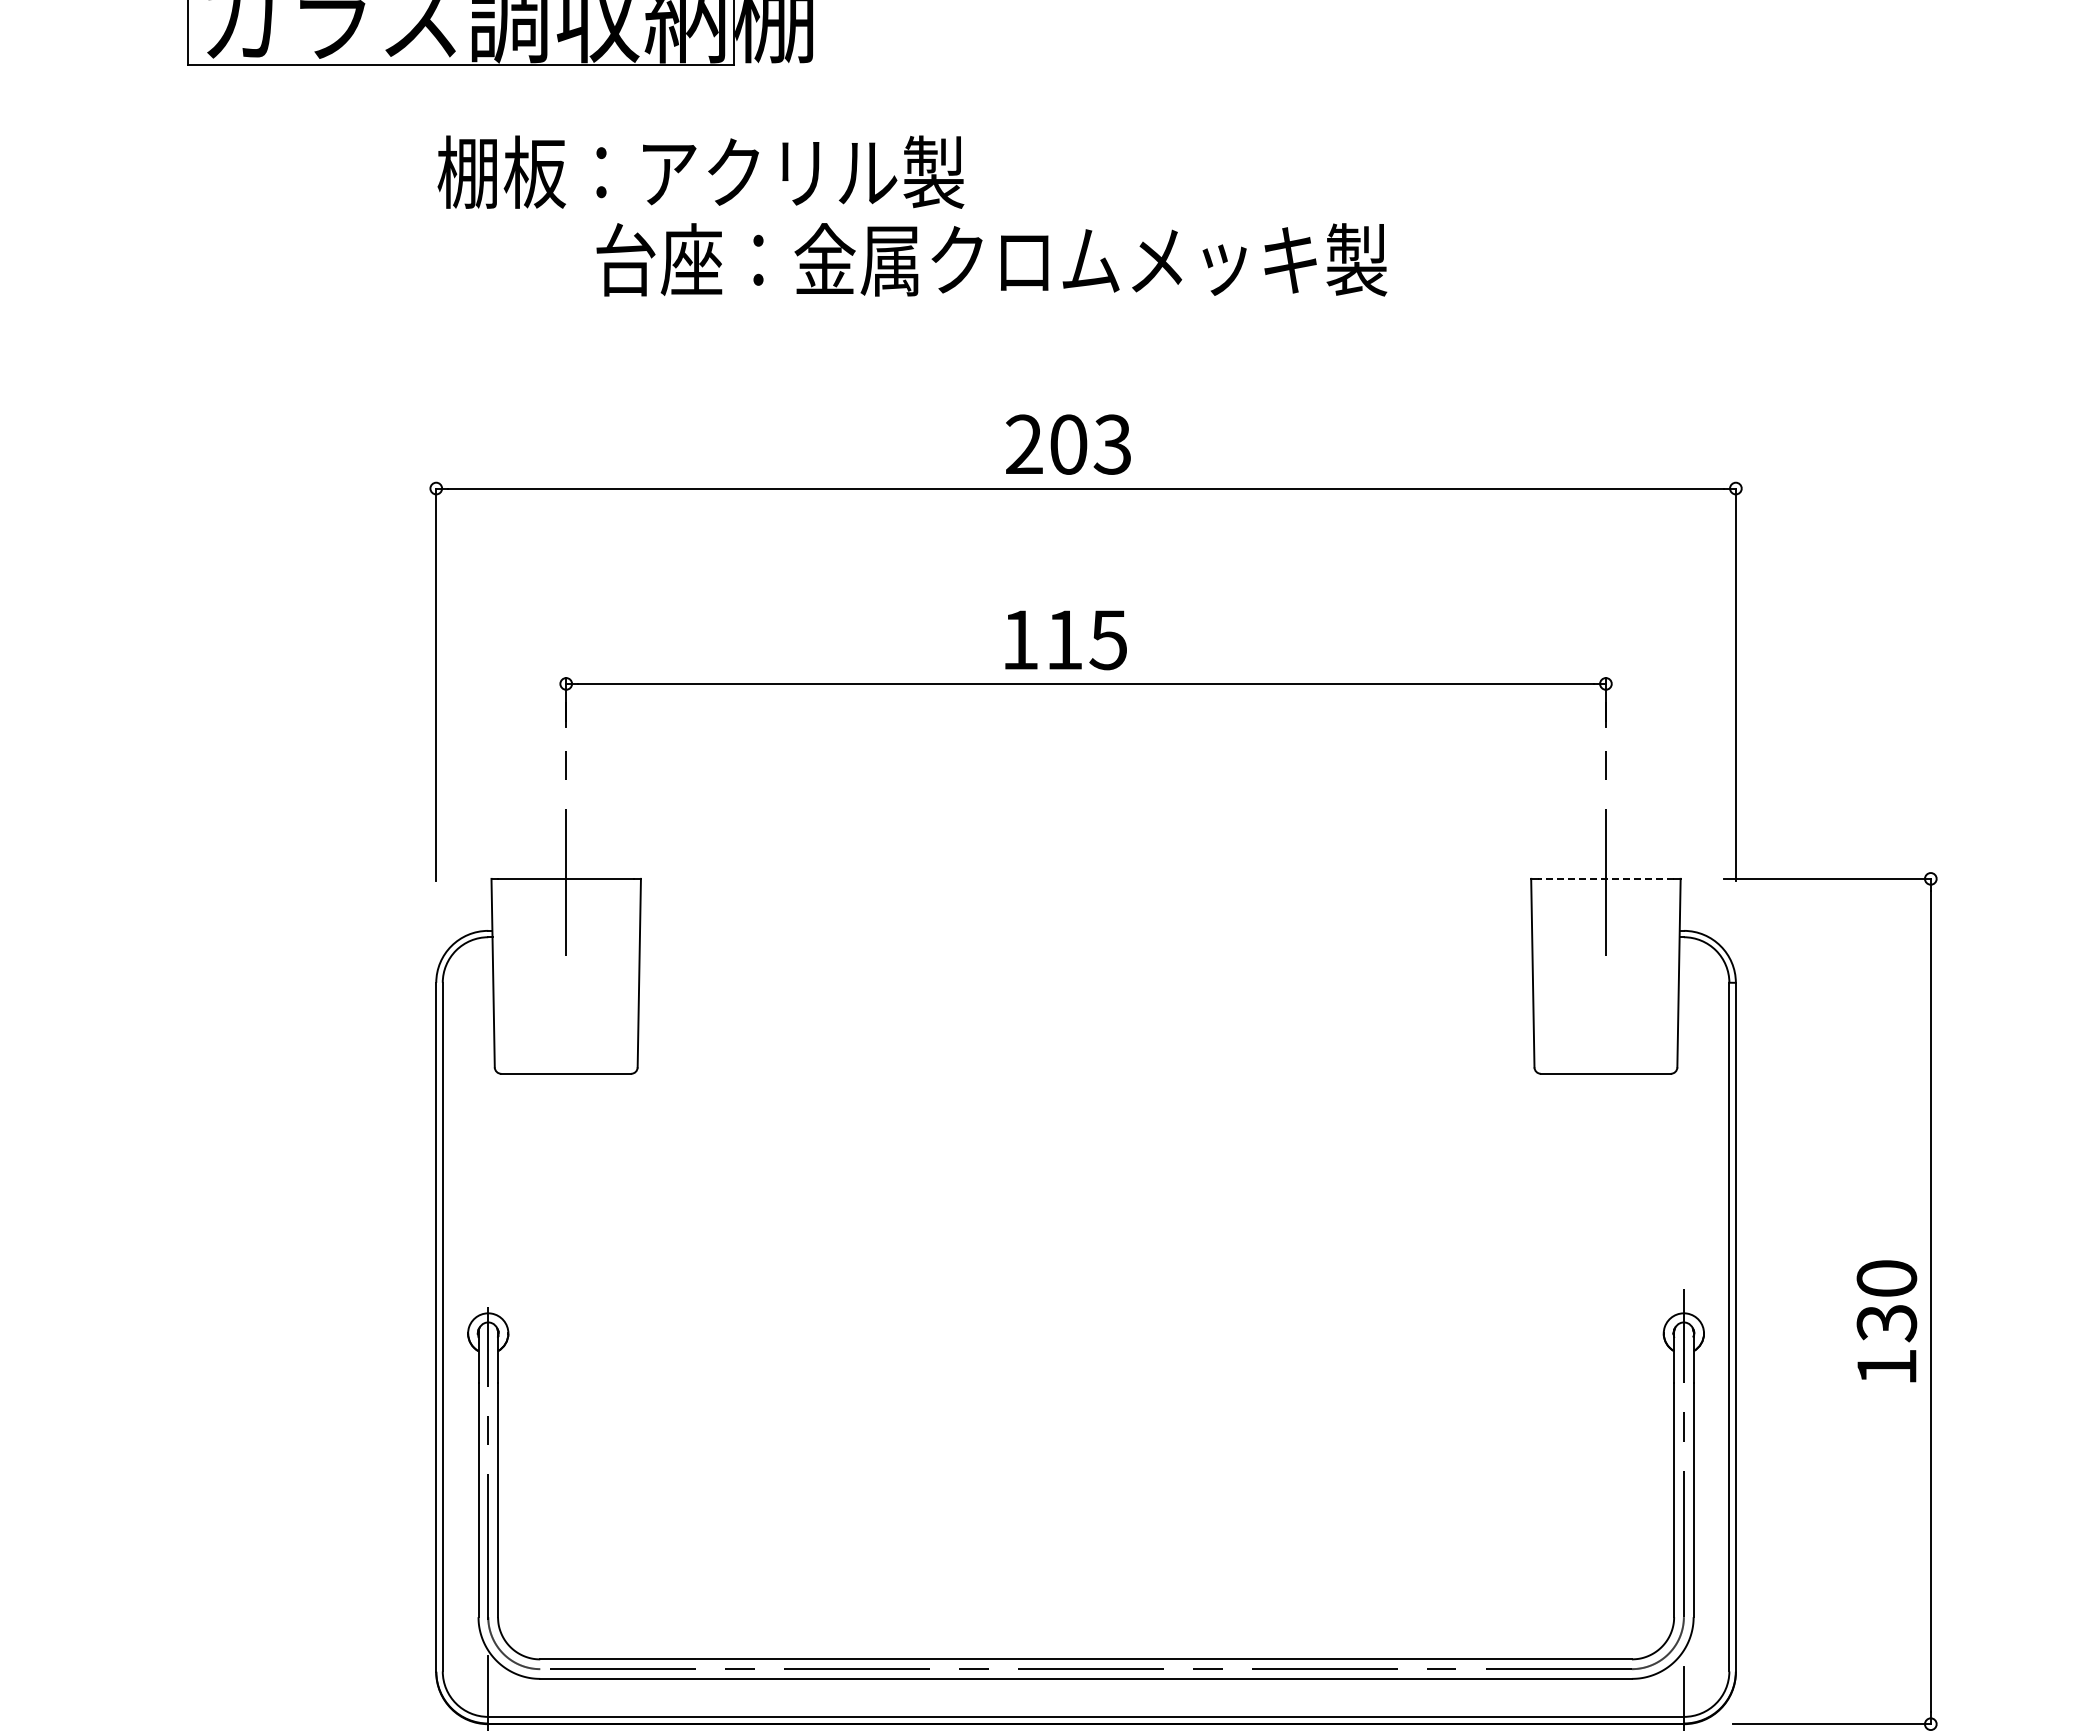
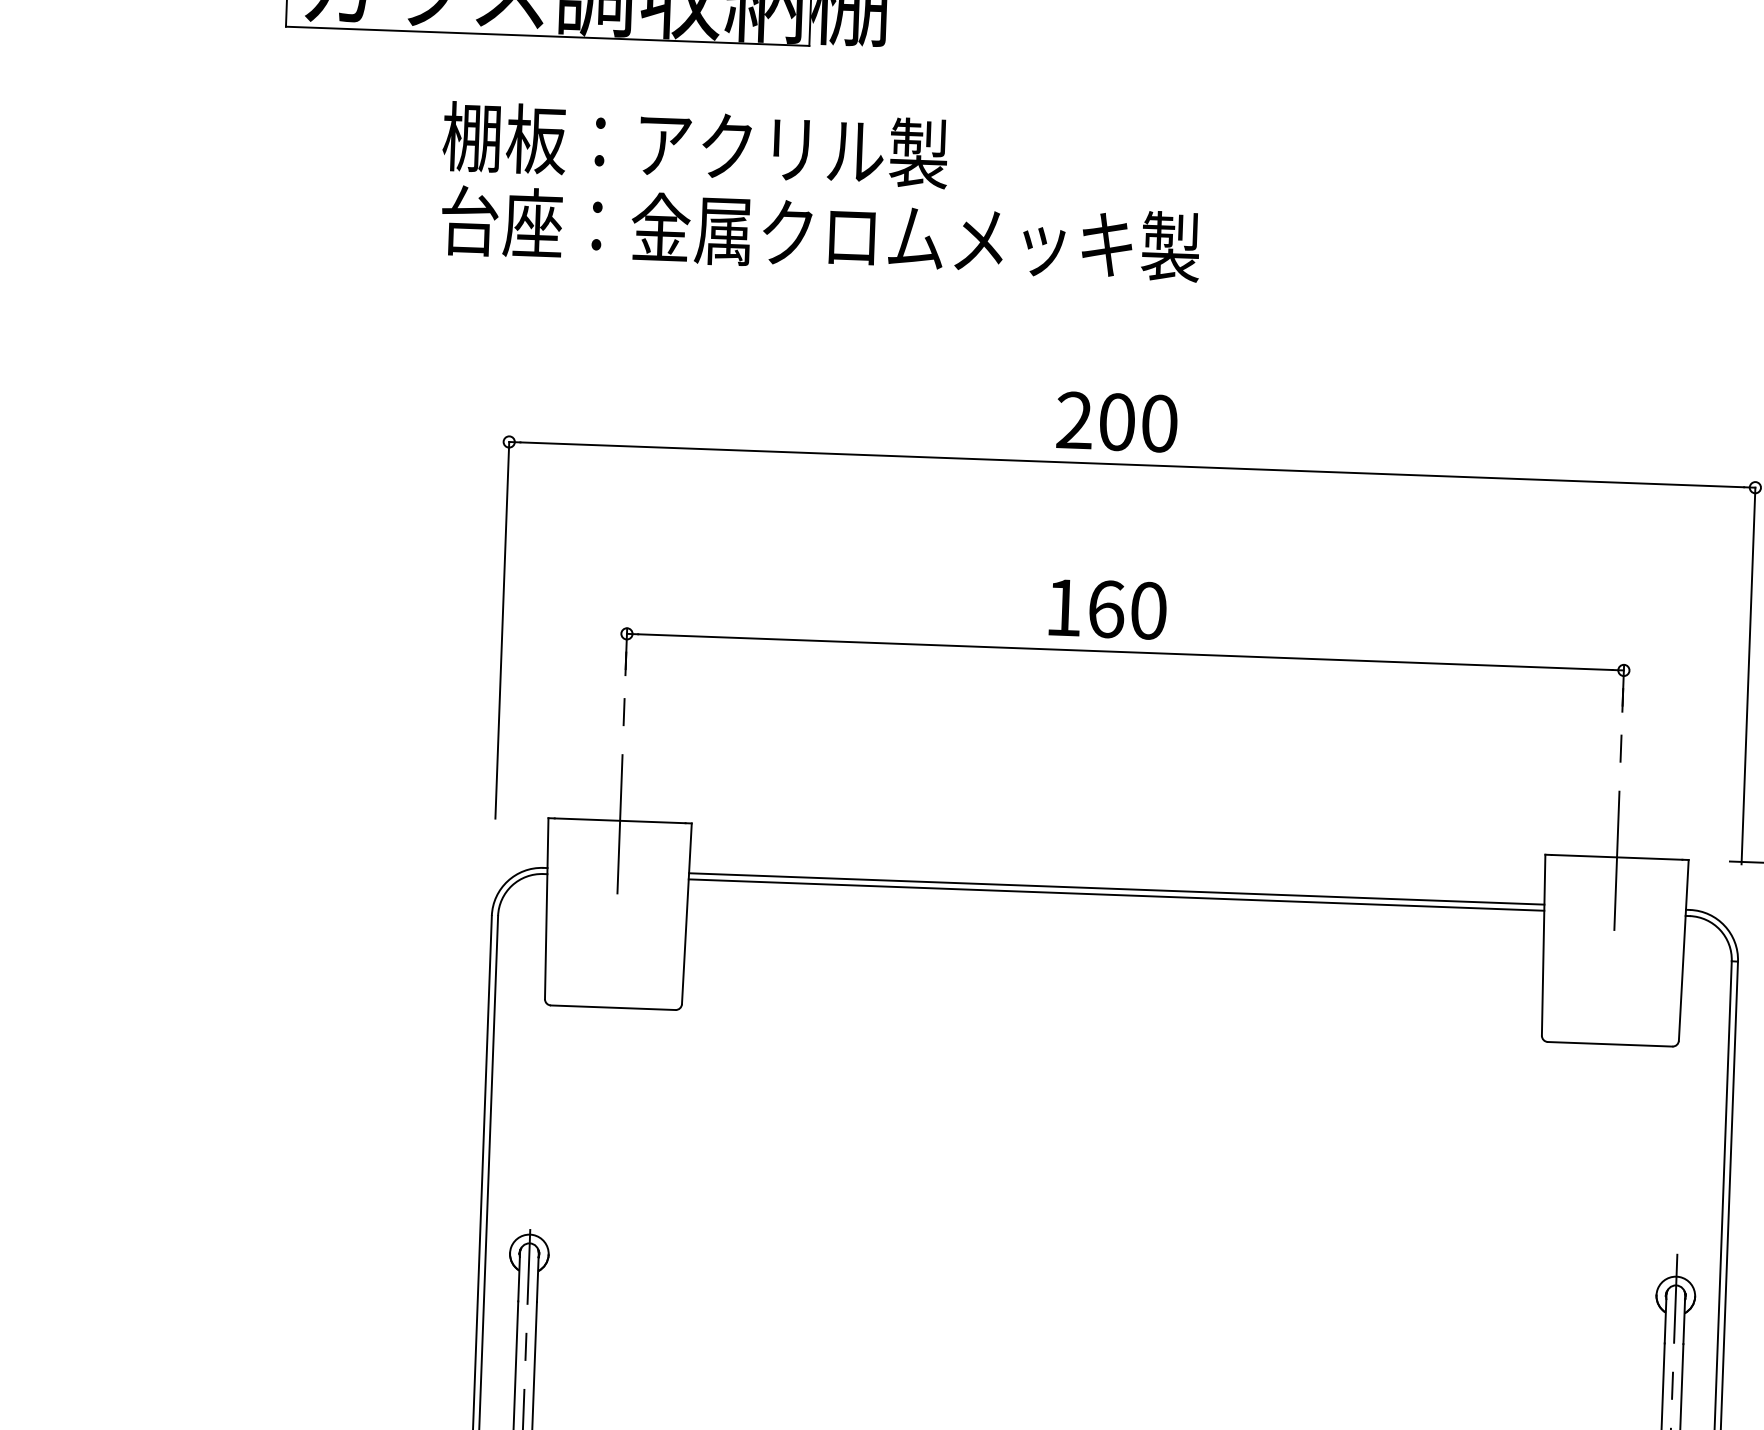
text: (700, 171) -> (695, 144), moved
text: (991, 259) -> (820, 233), moved
text: (1112, 444) -> (1159, 423), 203 -> 200
text: (1087, 639) -> (1128, 609), 115 -> 160
line: (1605, 878) -> (1616, 856), dashed -> solid
line: (1086, 930) -> (1117, 888), added
line: (1085, 937) -> (1115, 895), added

